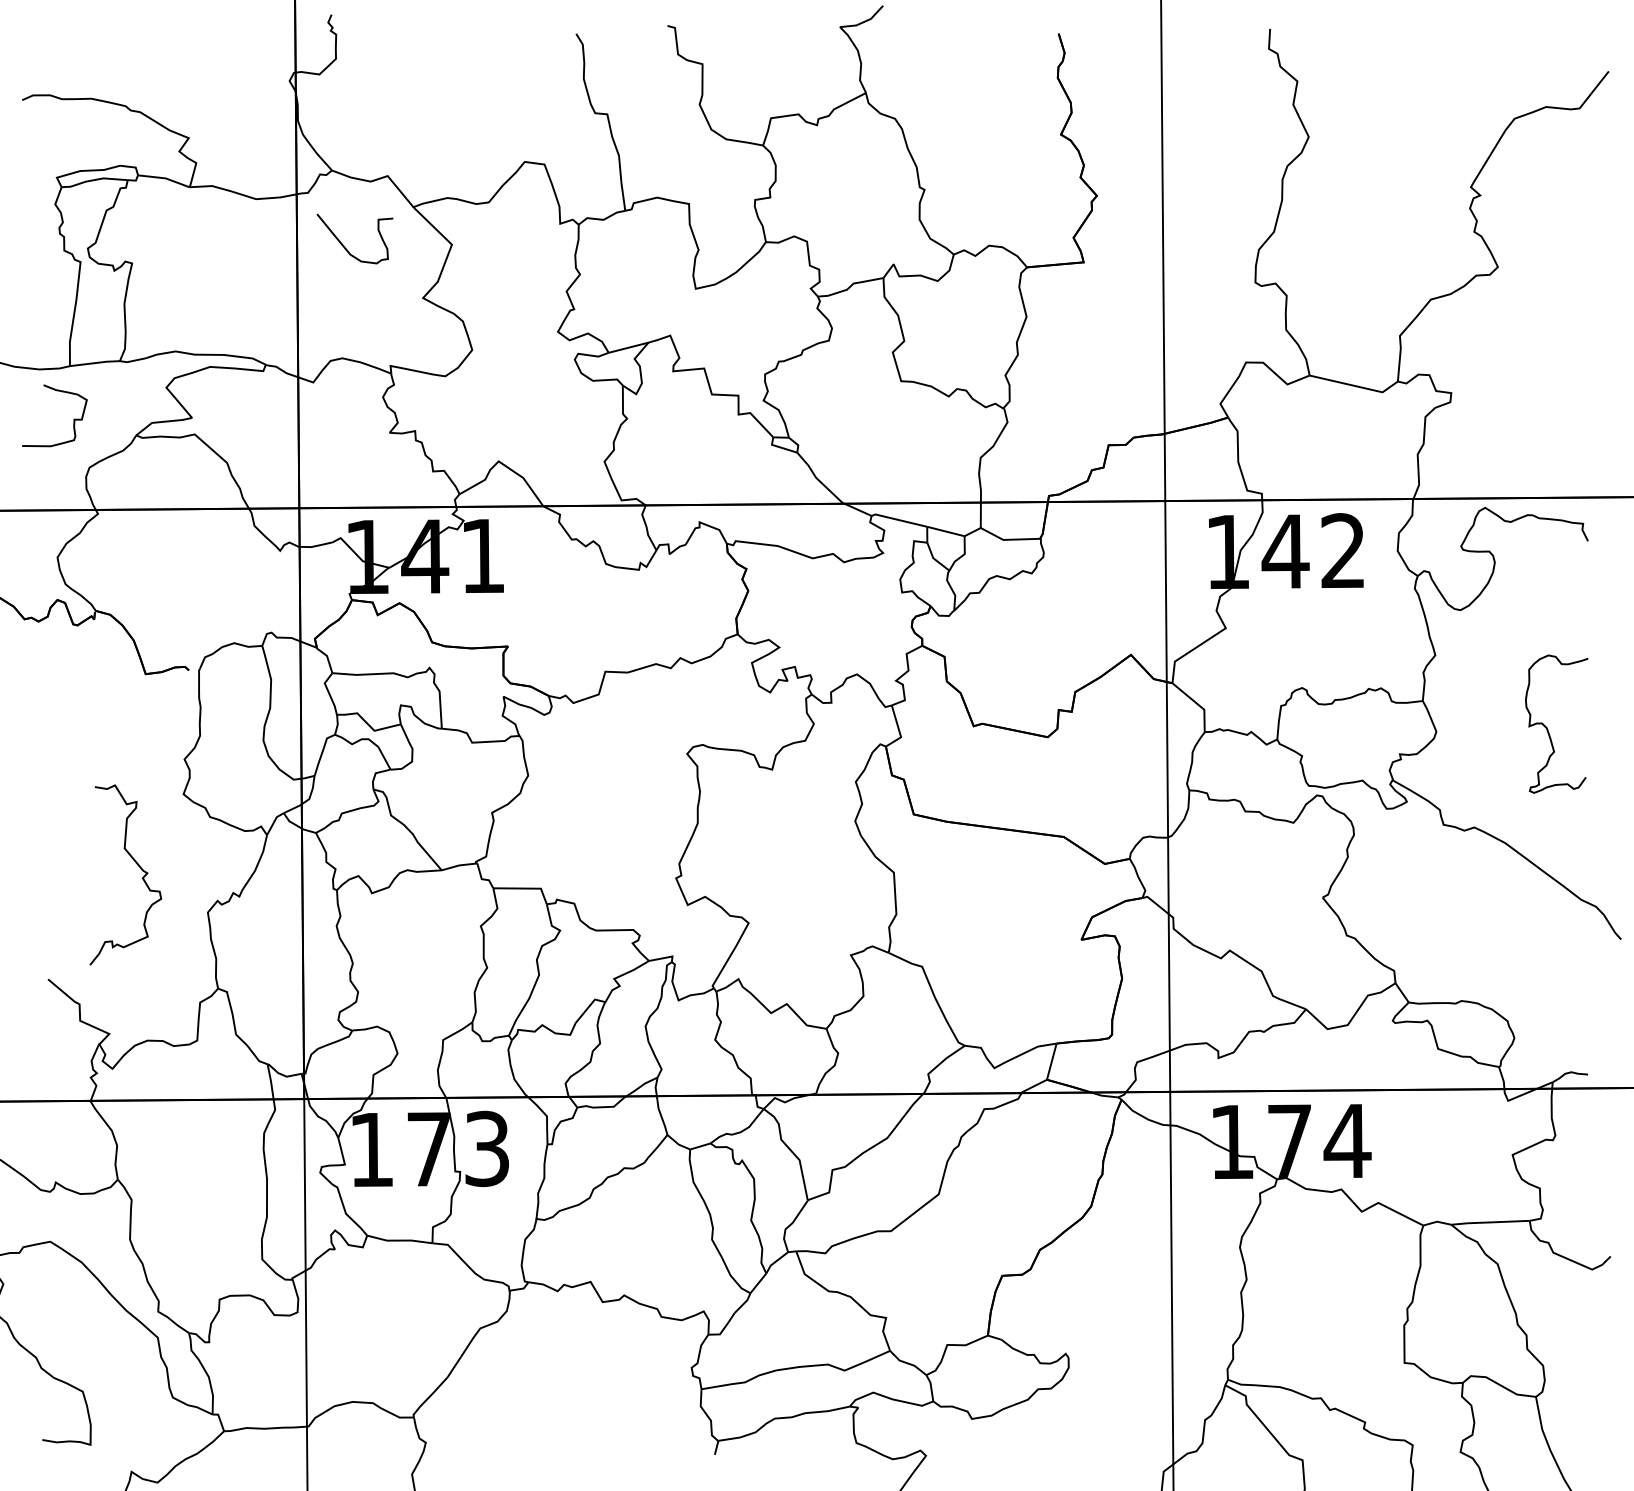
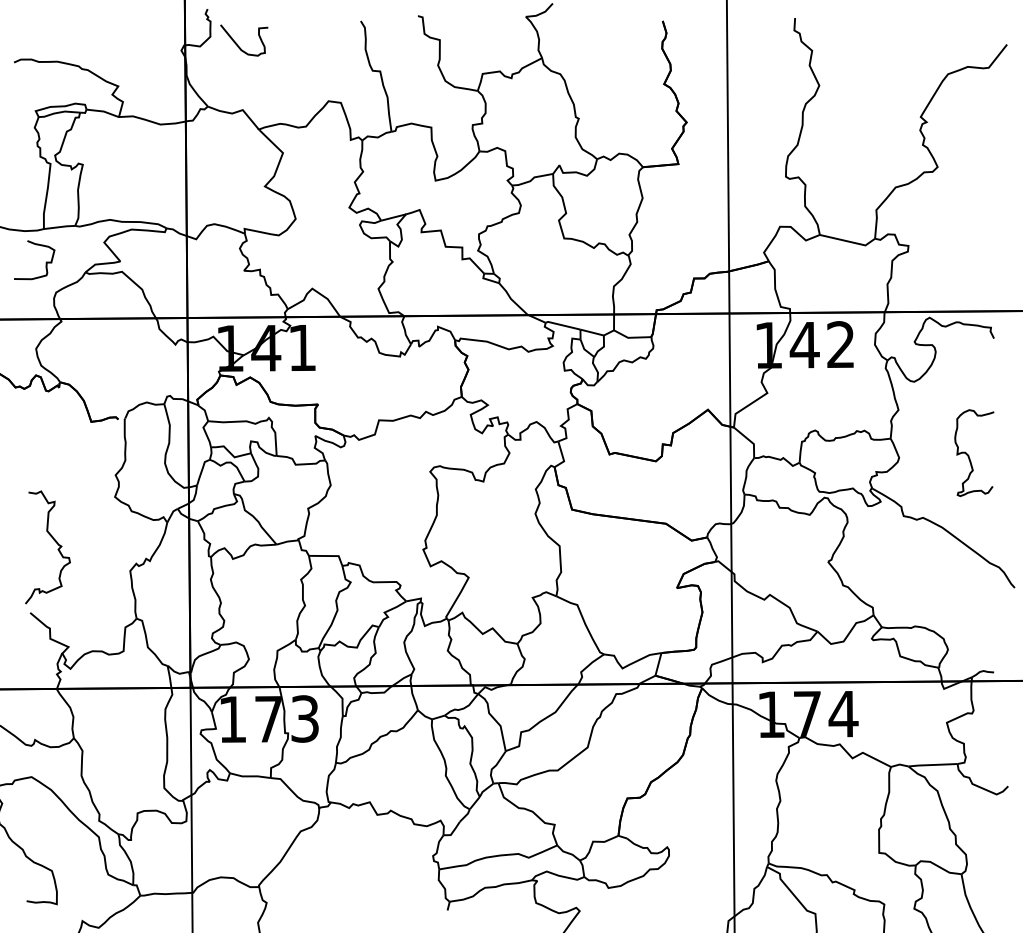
curve: (344, 243) -> (237, 43), moved
curve: (134, 863) -> (53, 540), moved

